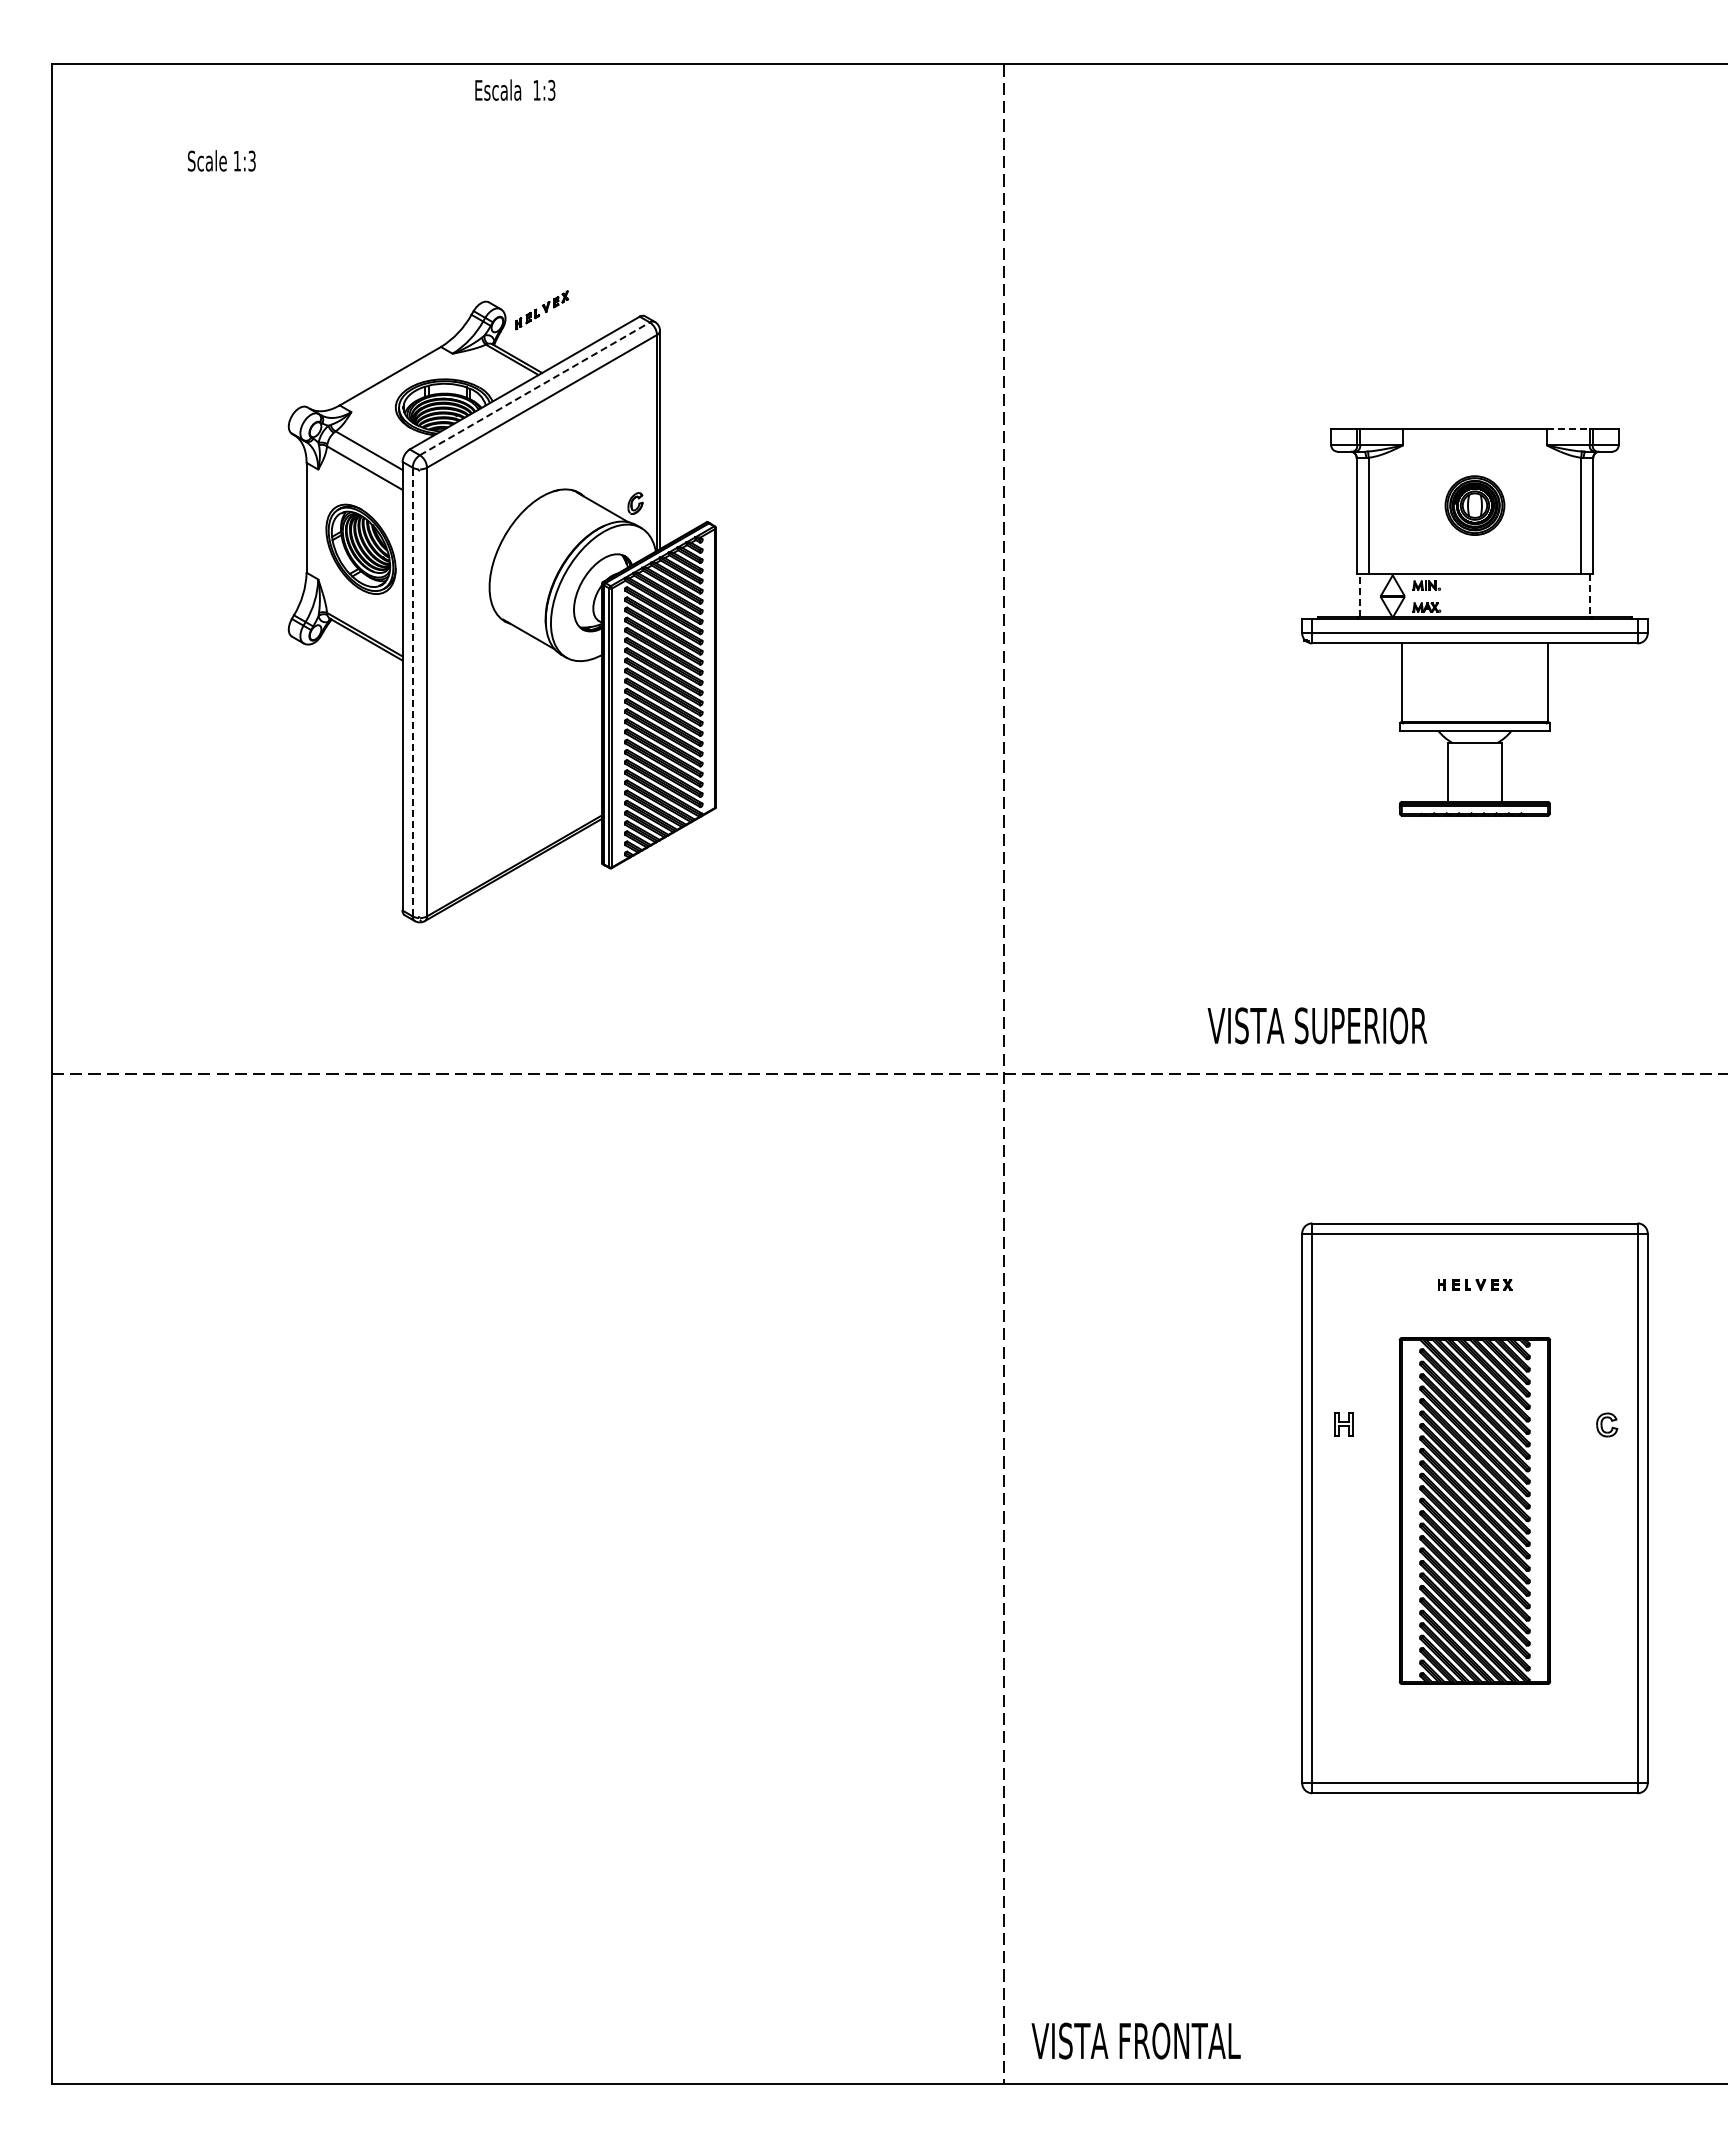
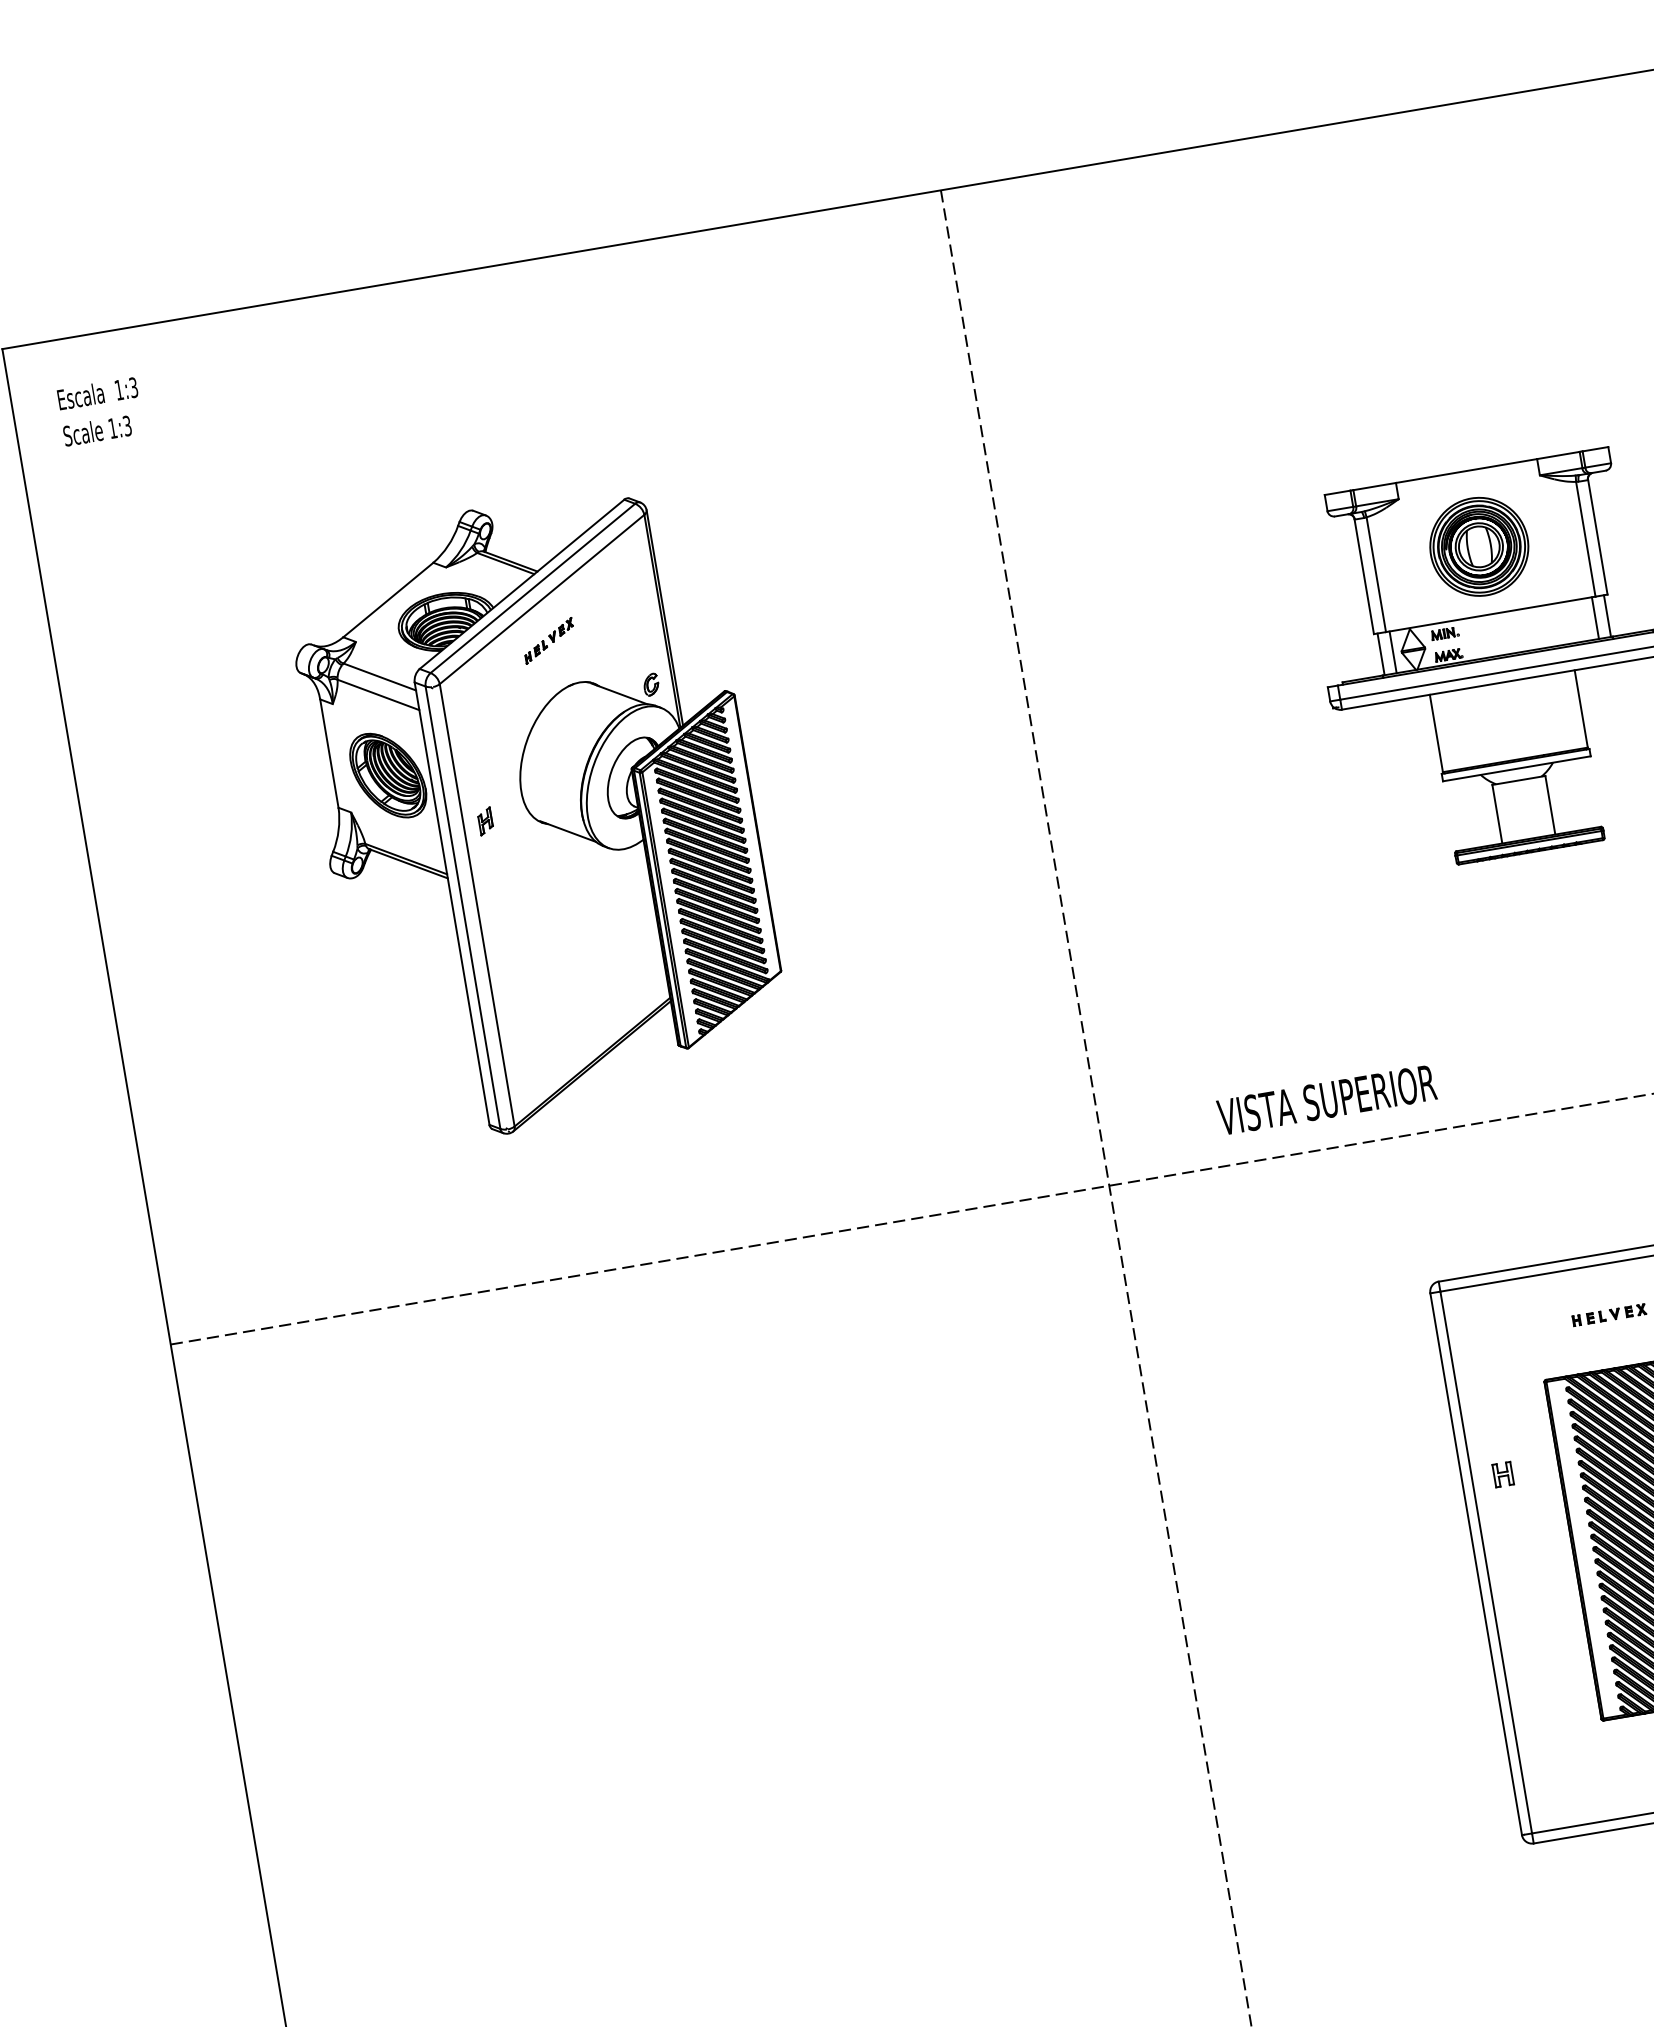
text: (515, 89) -> (97, 392), moved
text: (221, 160) -> (97, 430), moved
part: (542, 310) -> (549, 641), moved
line: (534, 388) -> (532, 588), dashed -> solid
line: (1568, 428) -> (1558, 455), dashed -> solid
part: (1474, 505) -> (1478, 546), size x1.67
line: (1360, 594) -> (1381, 653), dashed -> solid
line: (1372, 595) -> (1393, 652), added
line: (1577, 595) -> (1595, 618), added
line: (1589, 595) -> (1607, 616), dashed -> solid
part: (448, 610) -> (484, 821), added
line: (412, 691) -> (462, 907), dashed -> solid
text: (1317, 1025) -> (1326, 1099), moved

